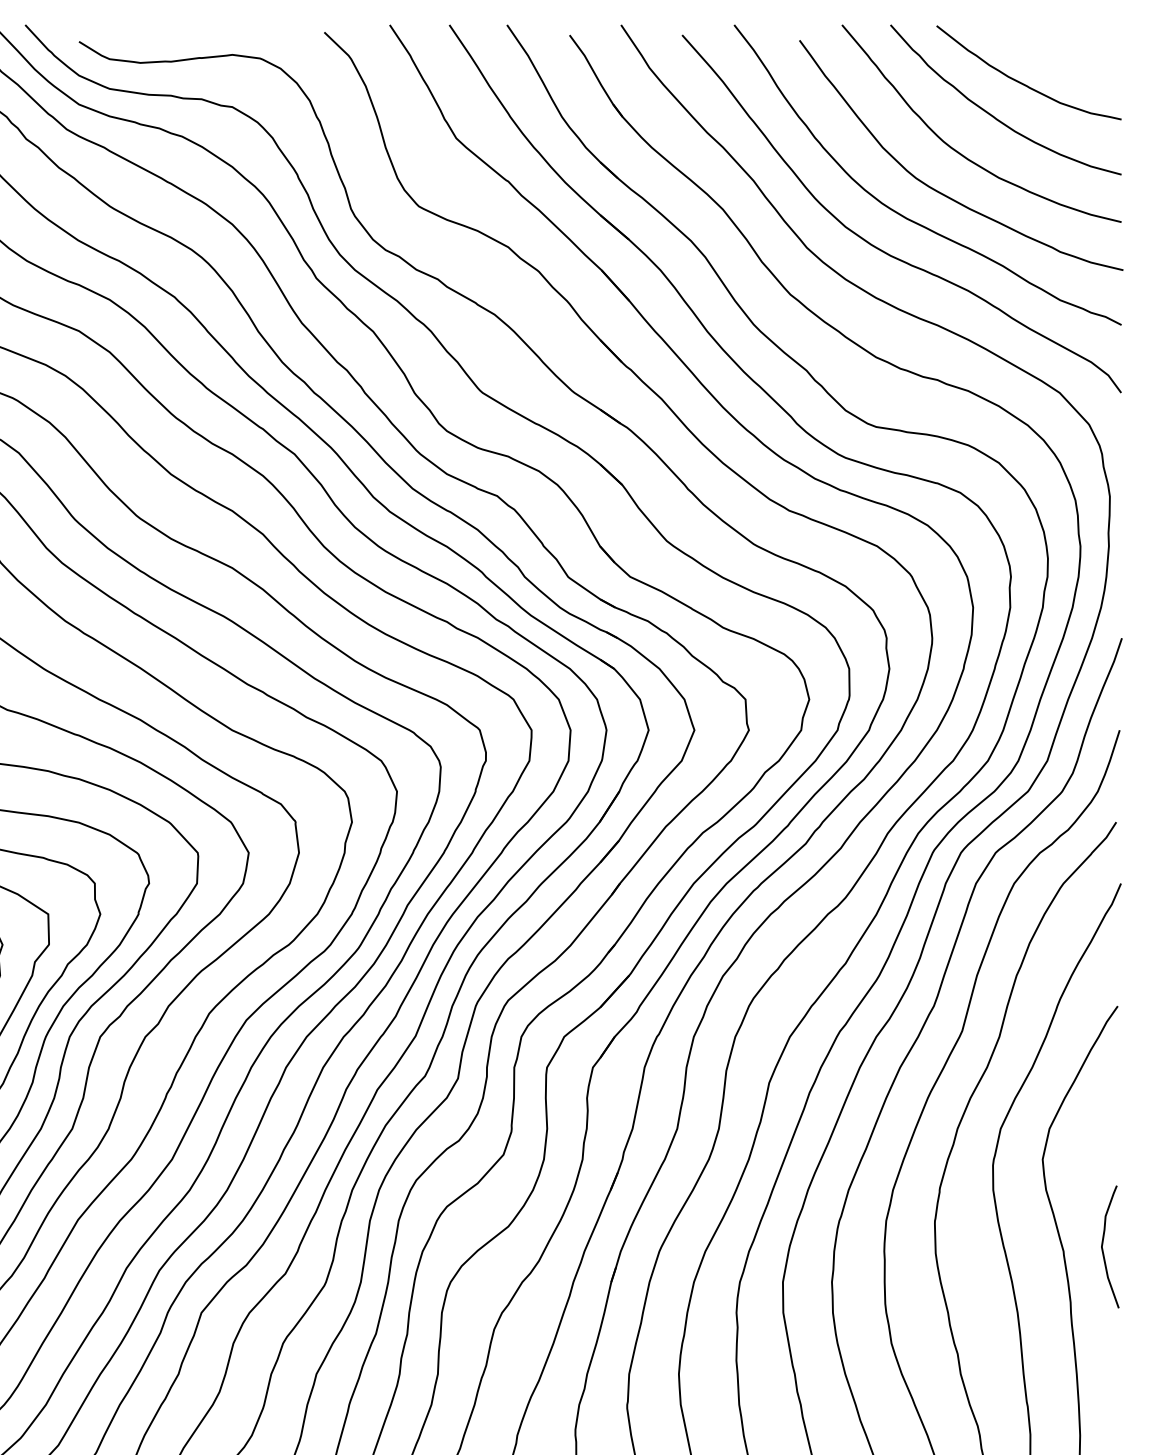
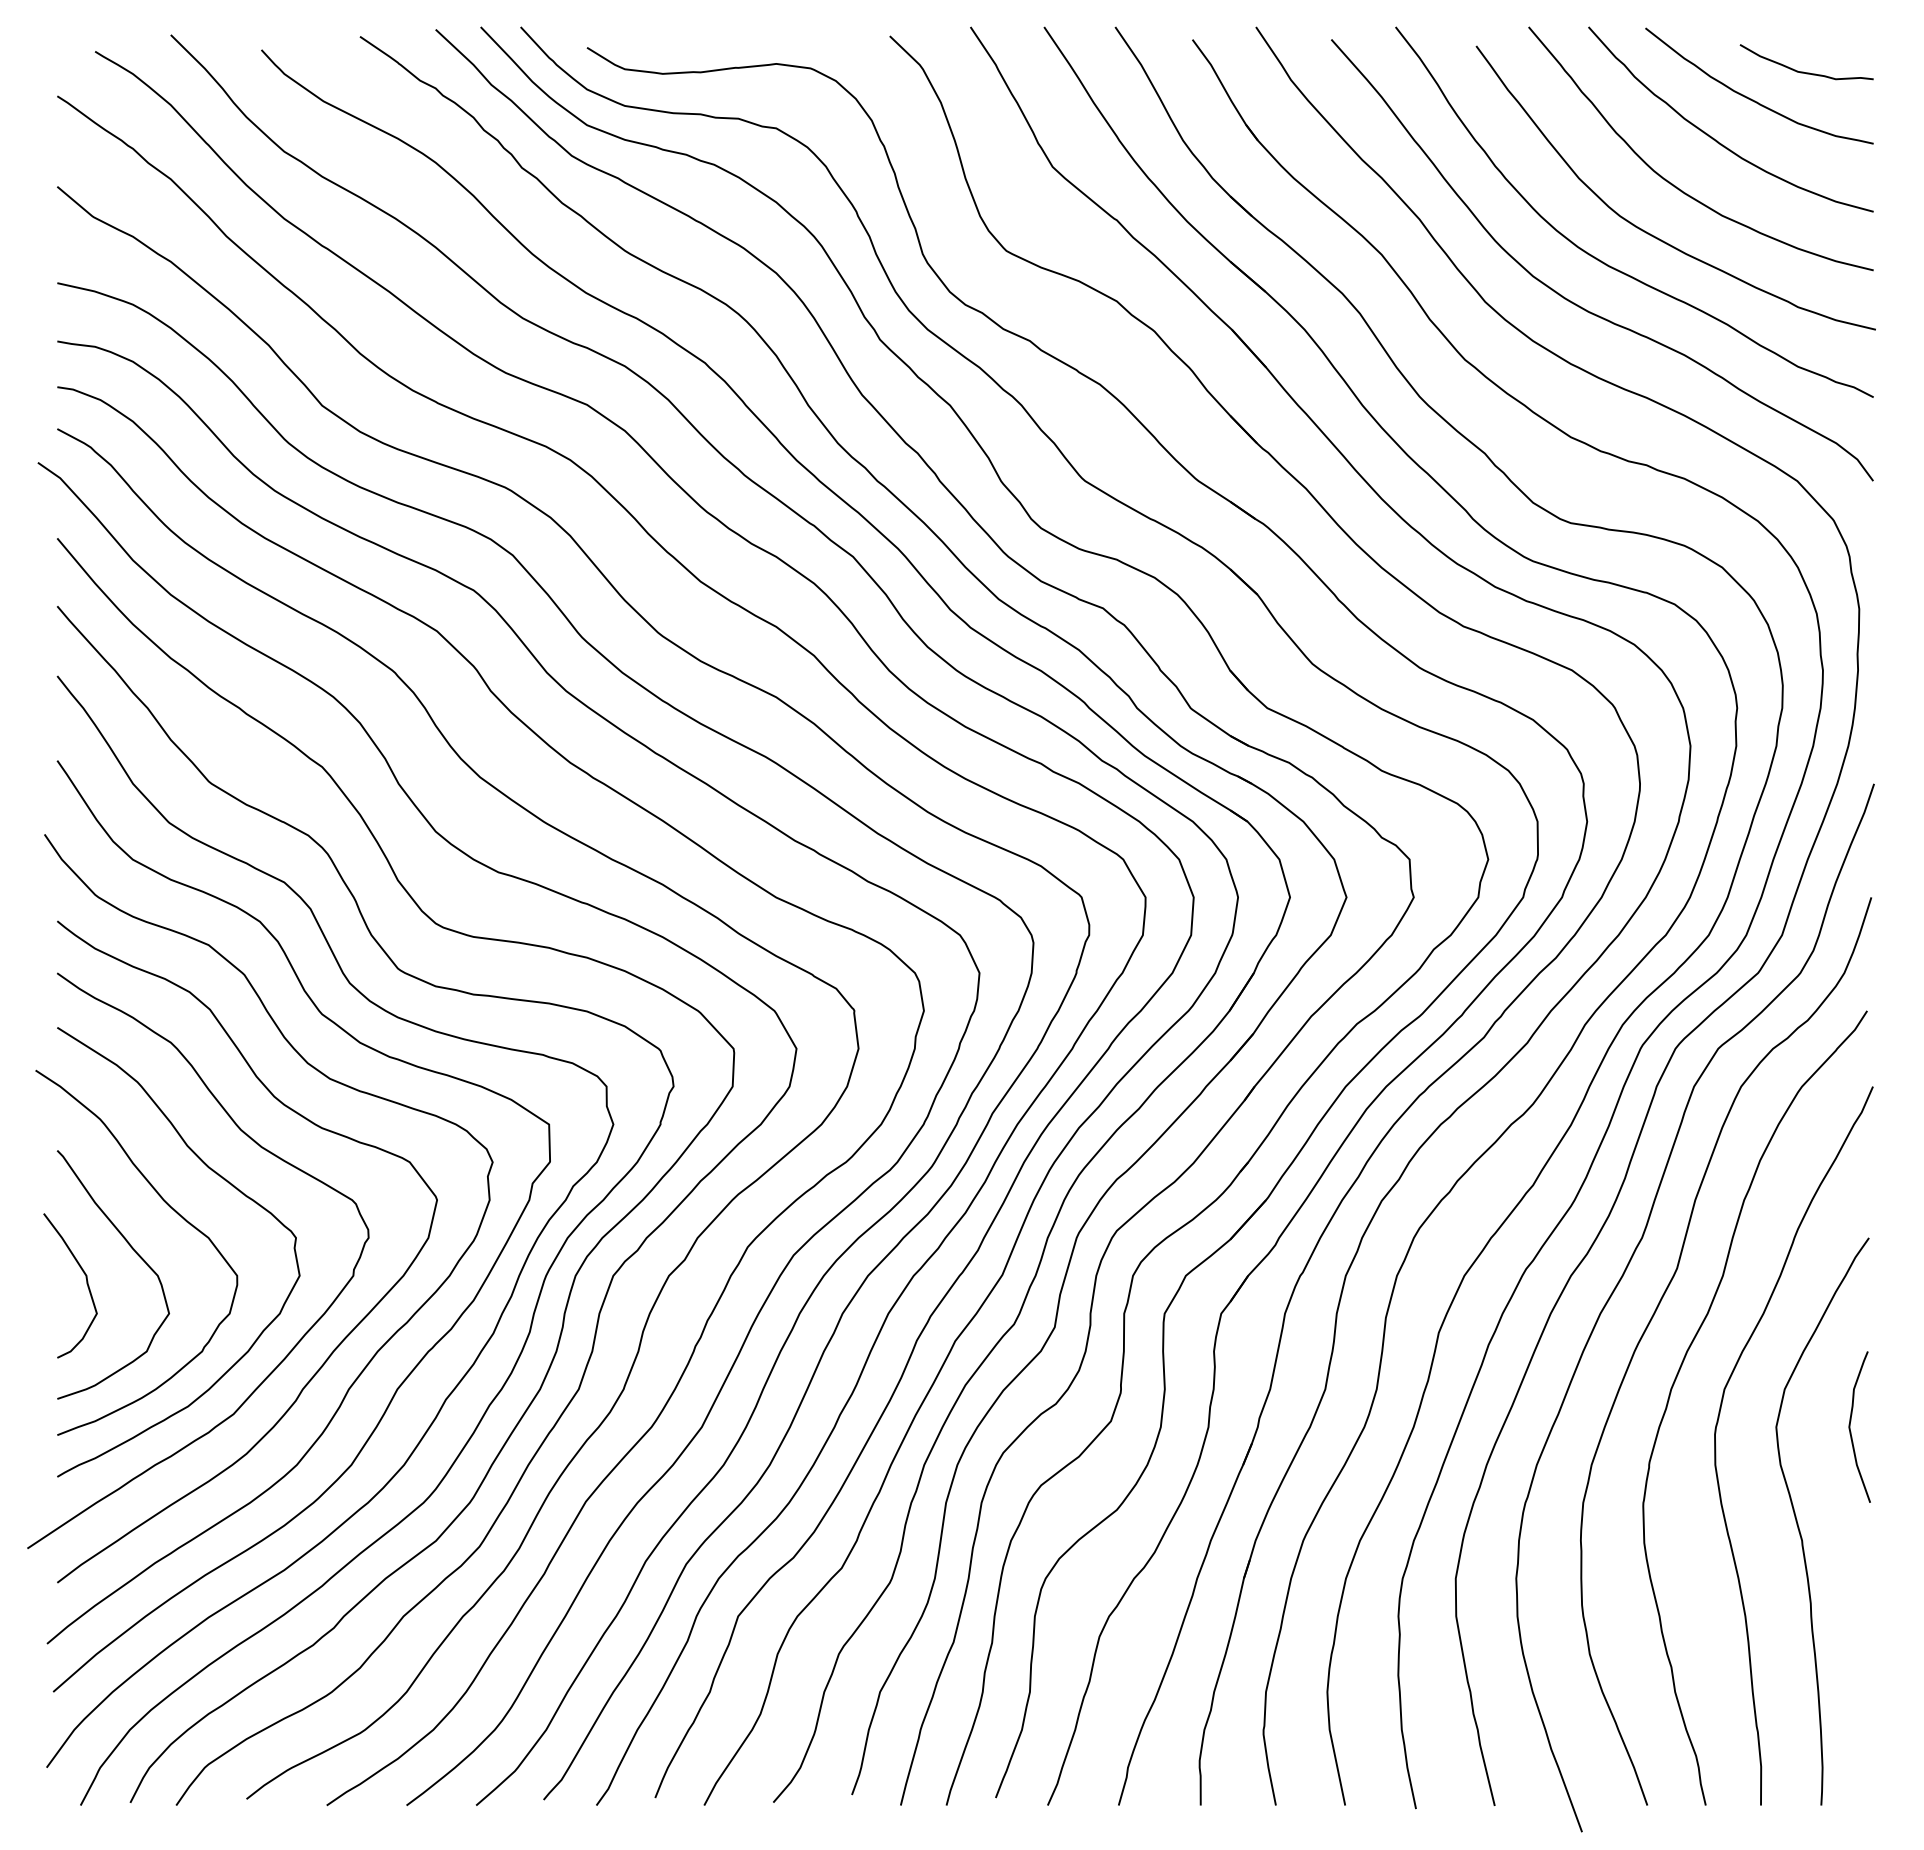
curve: (1064, 61) -> (1803, 71), added
curve: (1102, 1246) -> (1850, 1426), moved

